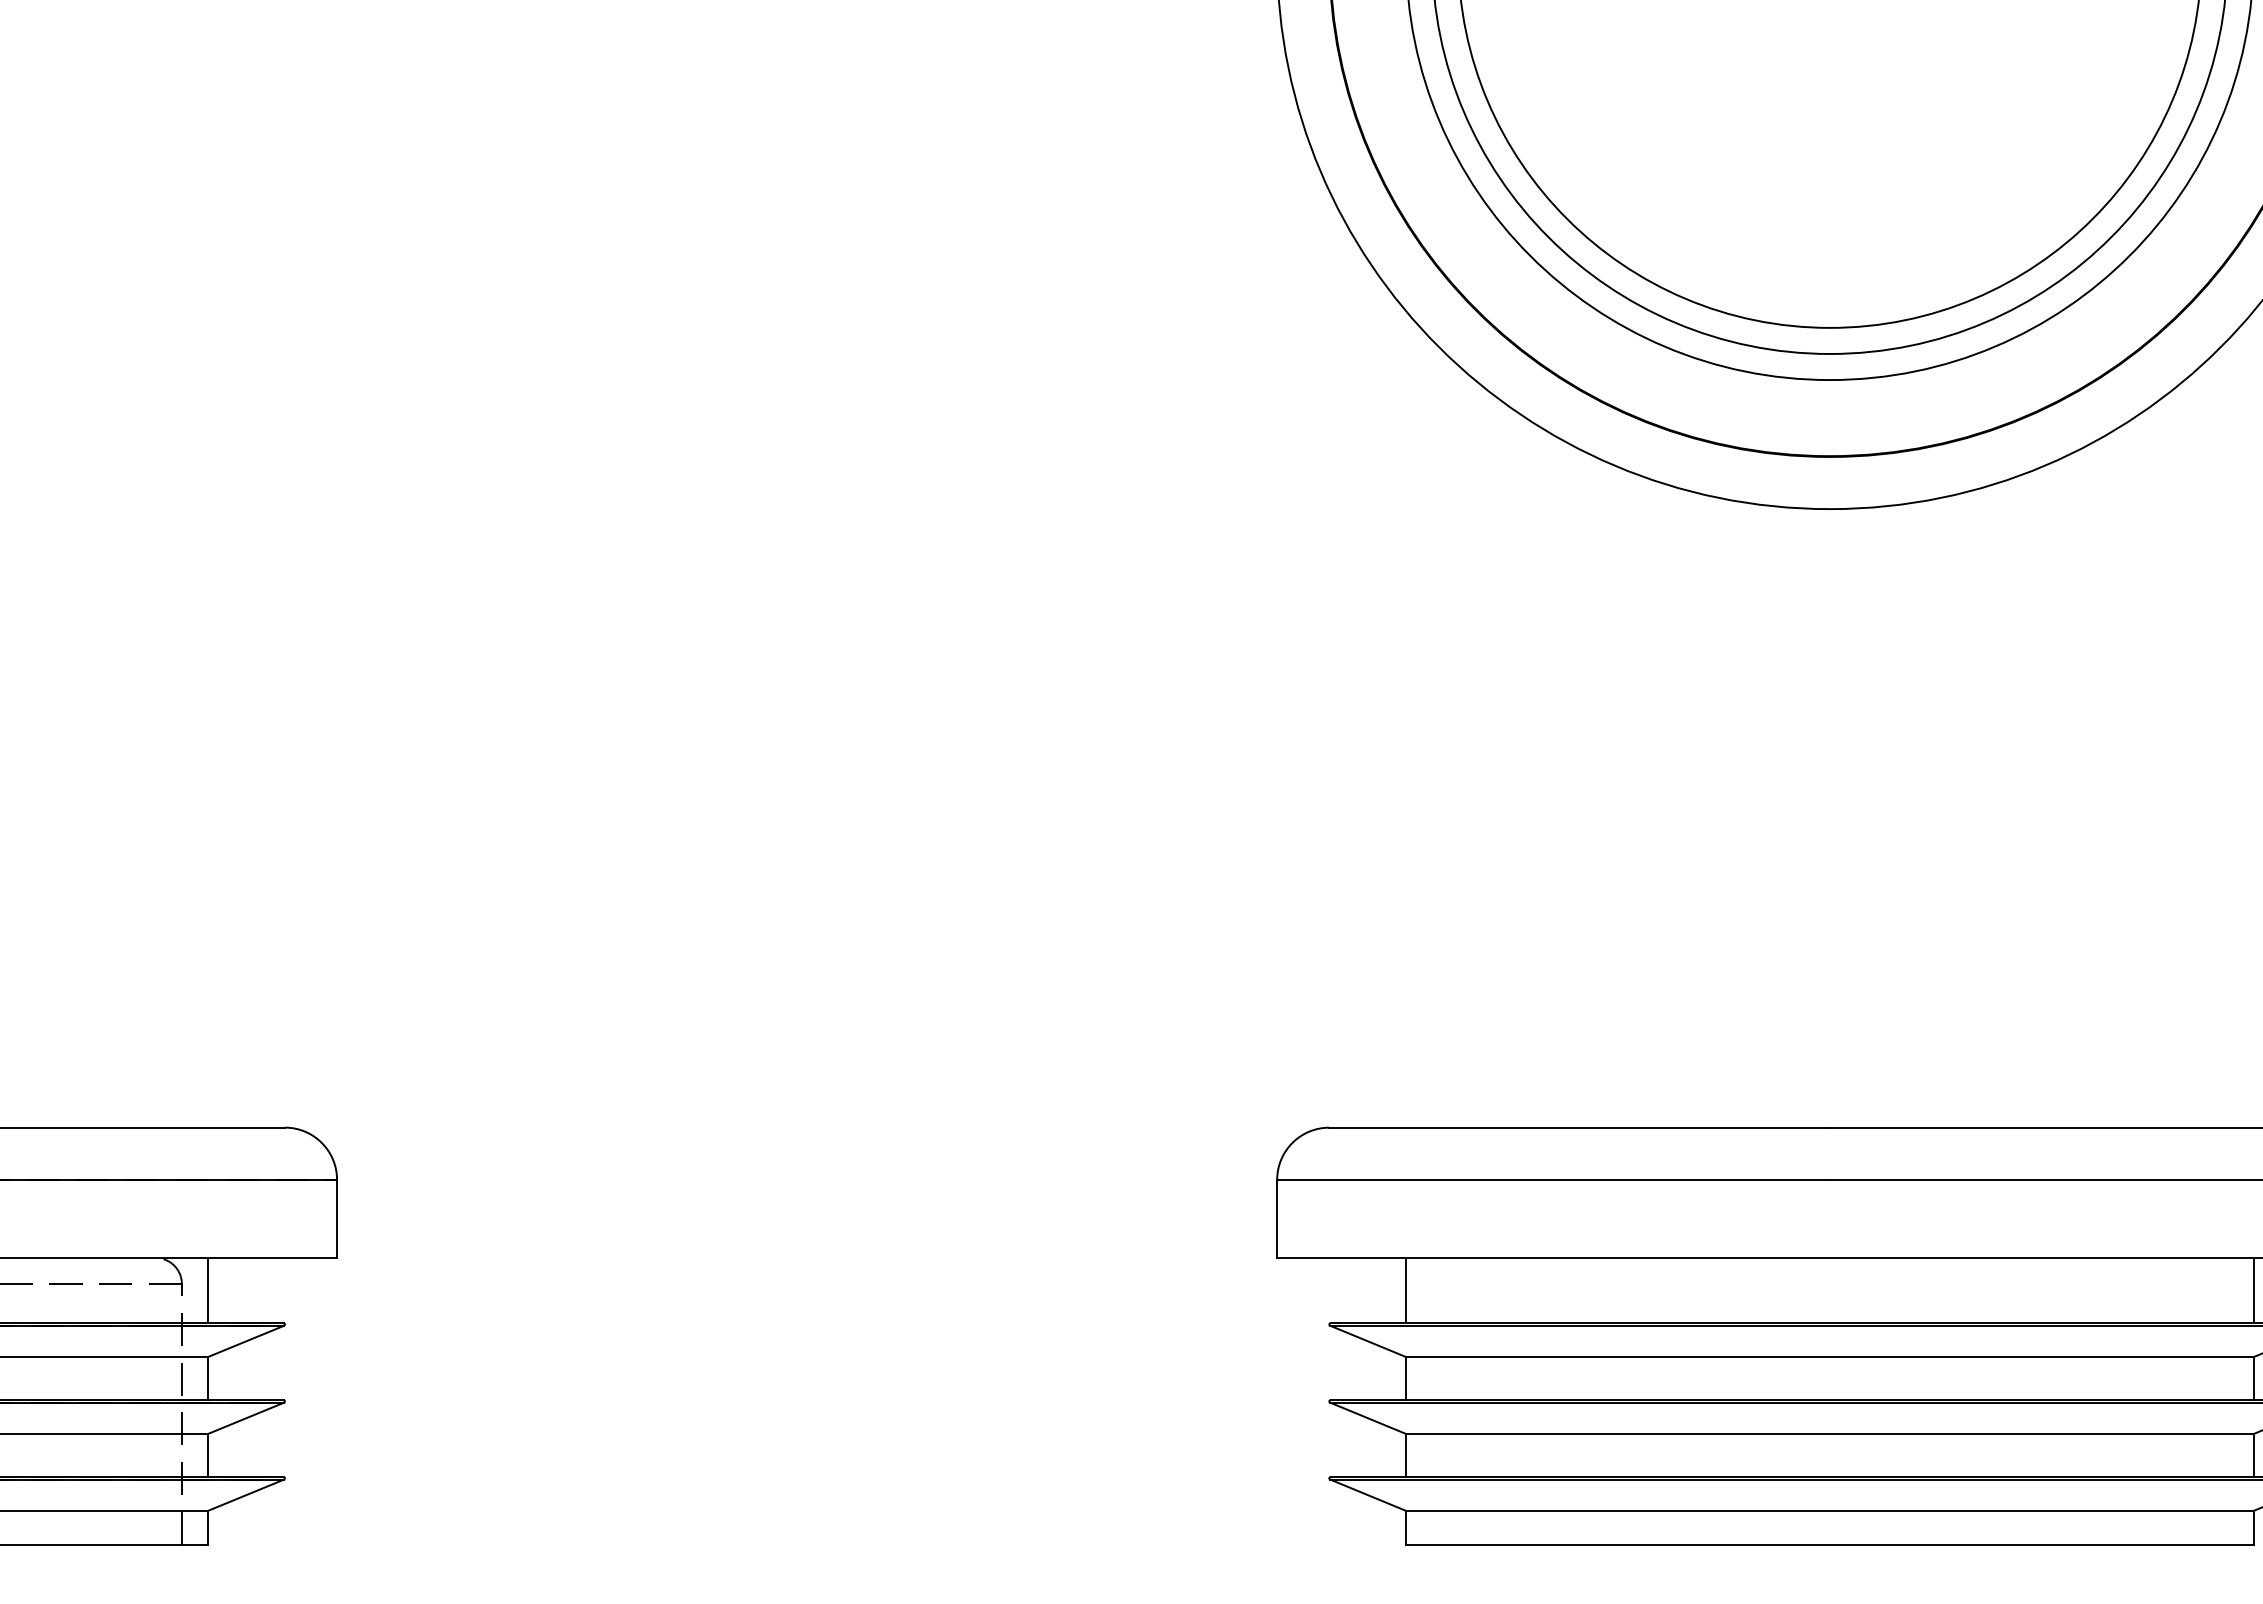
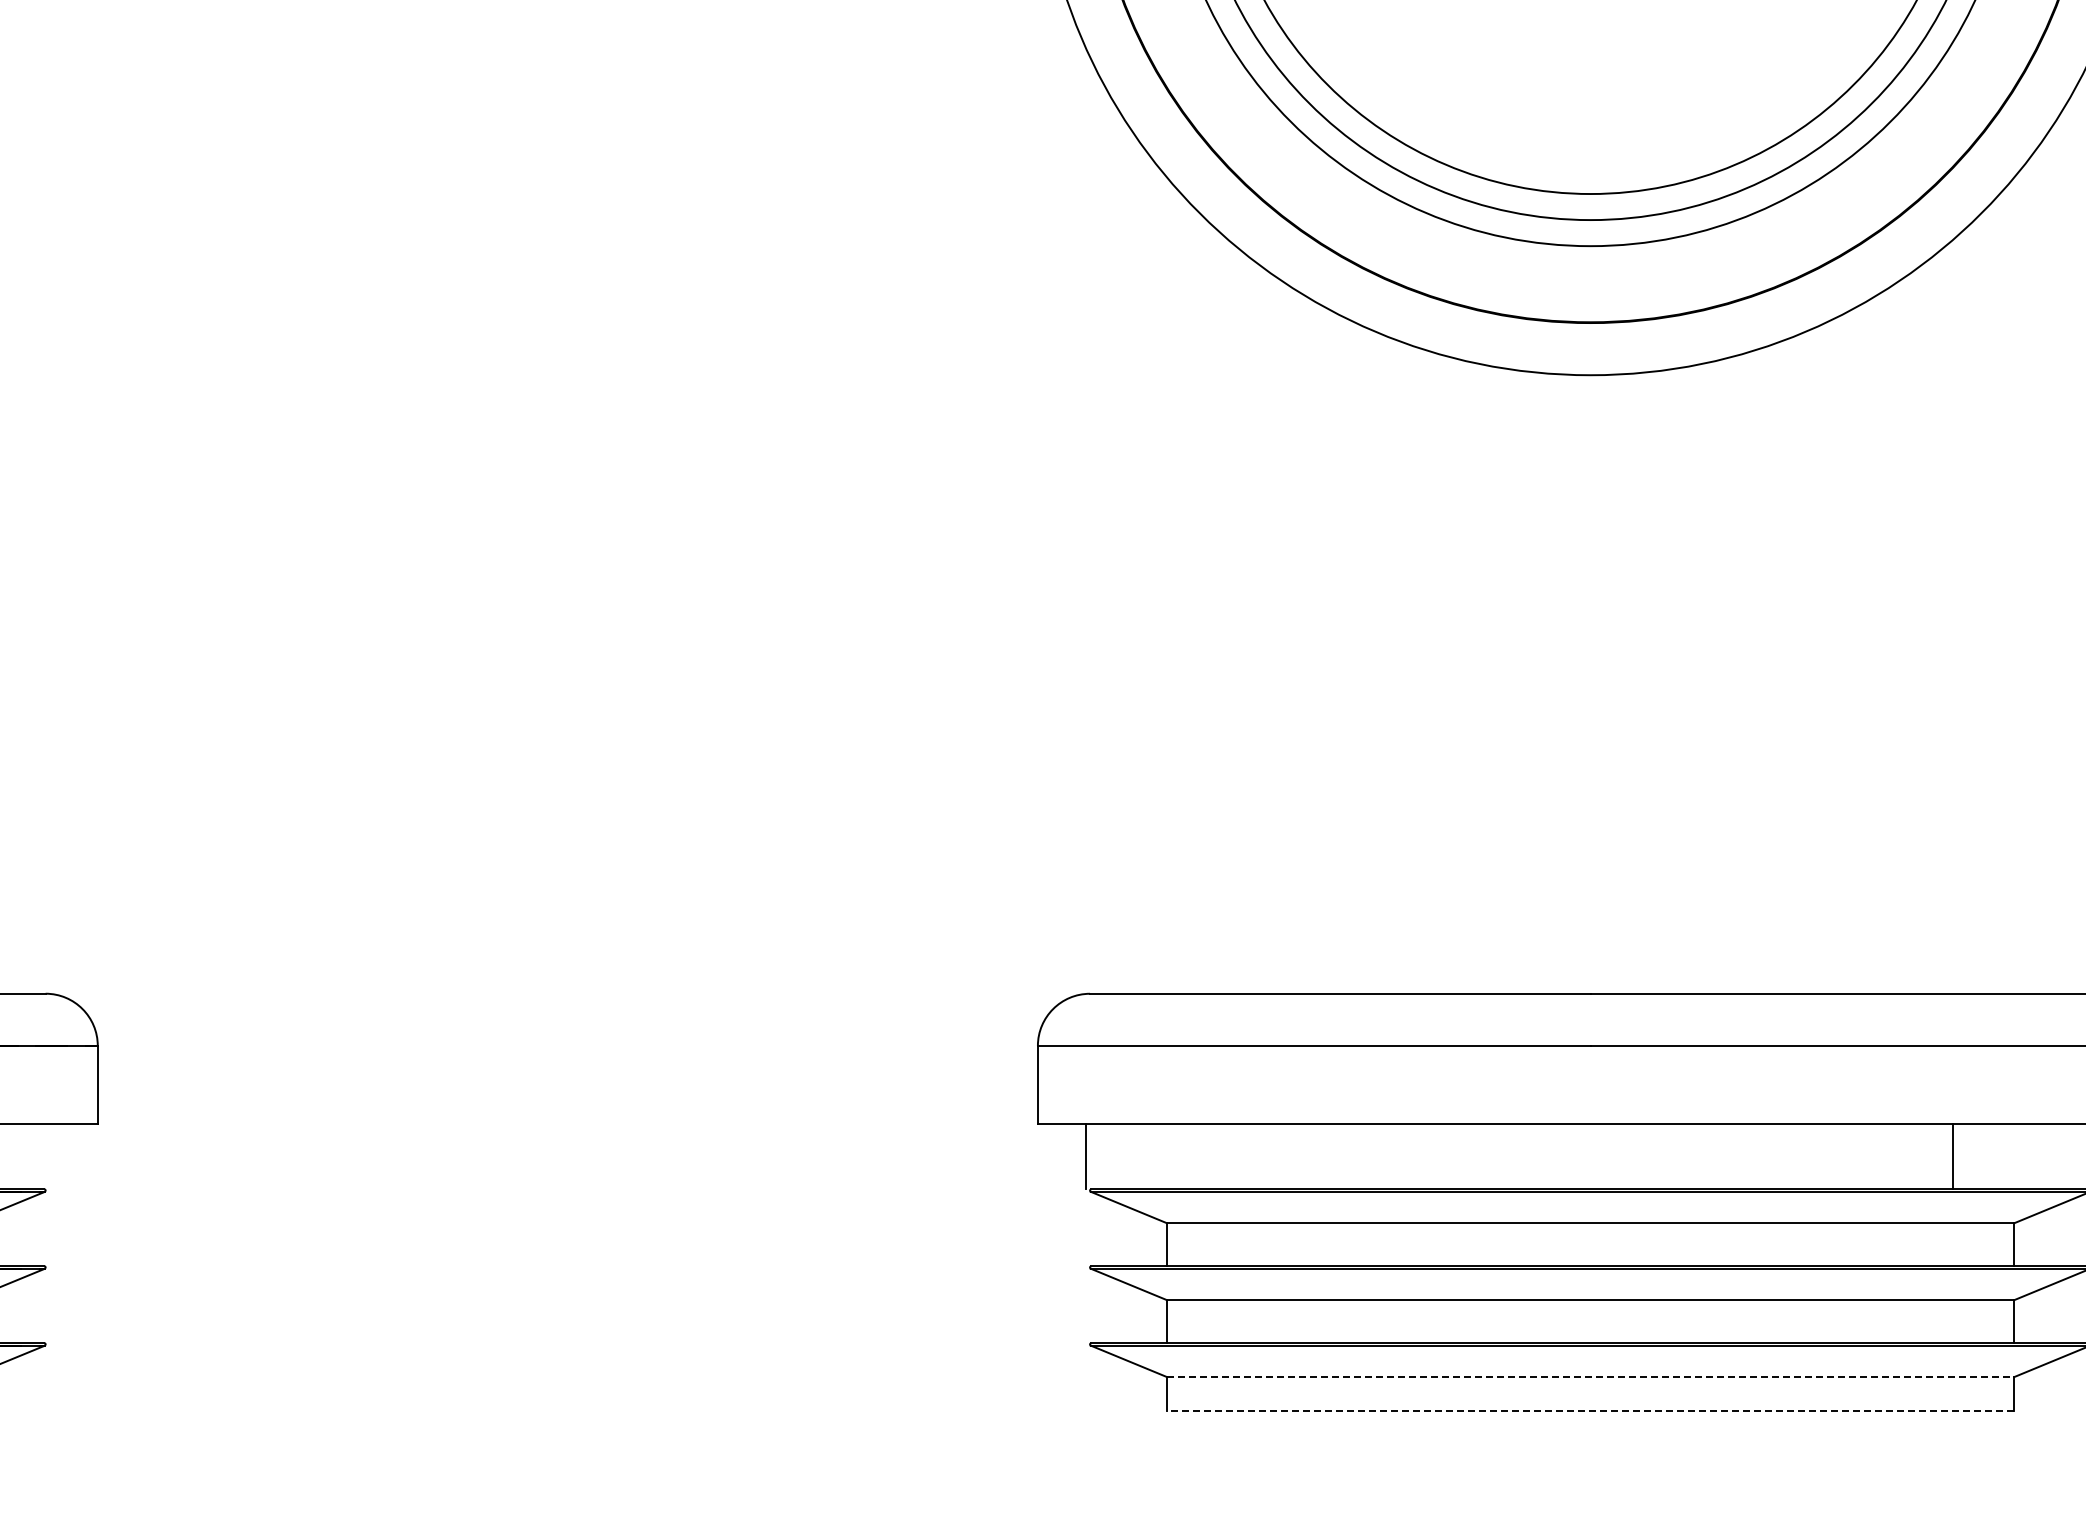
line: (1406, 1290) -> (1086, 1156), moved
line: (2253, 1290) -> (1953, 1156), moved
line: (1829, 1510) -> (1590, 1376), solid -> dashed
line: (1829, 1544) -> (1590, 1410), solid -> dashed

